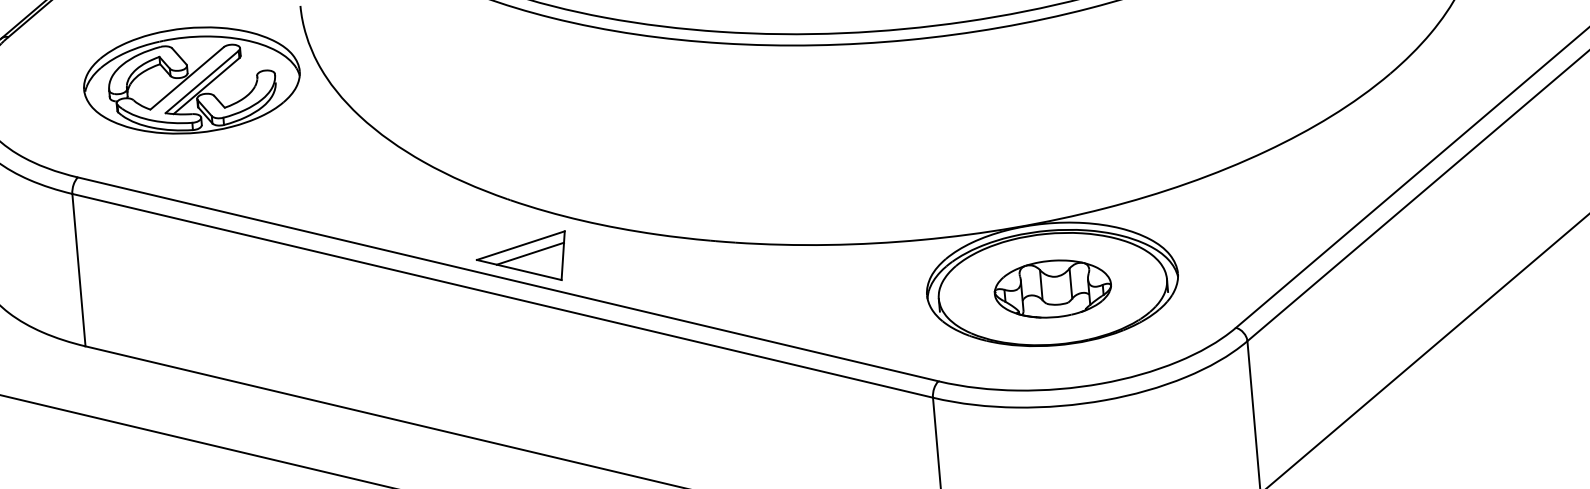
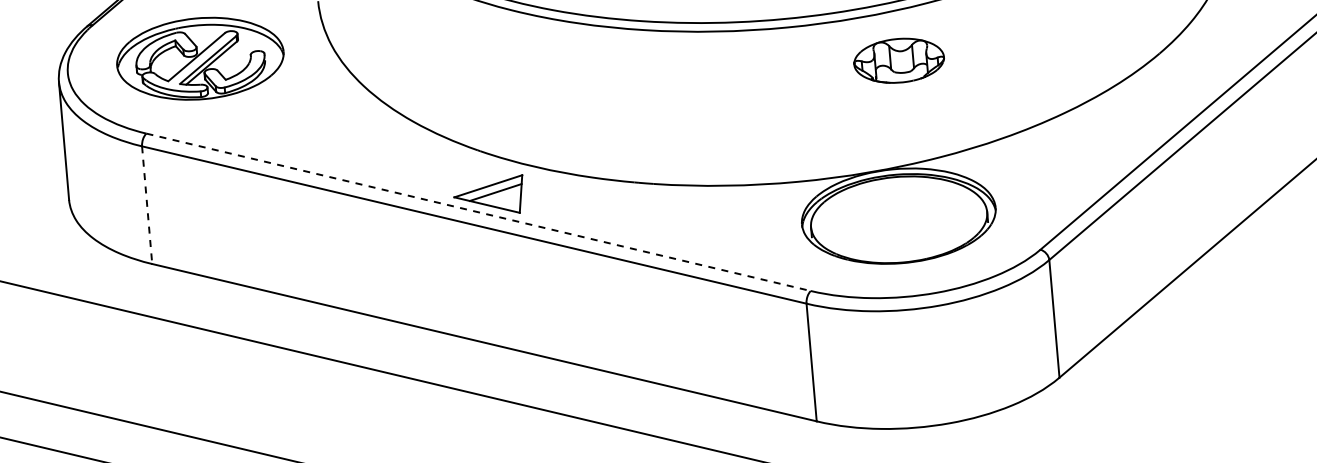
part: (192, 80) -> (200, 58), moved
line: (79, 270) -> (147, 205), solid -> dashed
line: (509, 279) -> (479, 212), solid -> dashed
part: (1052, 288) -> (898, 60), moved

